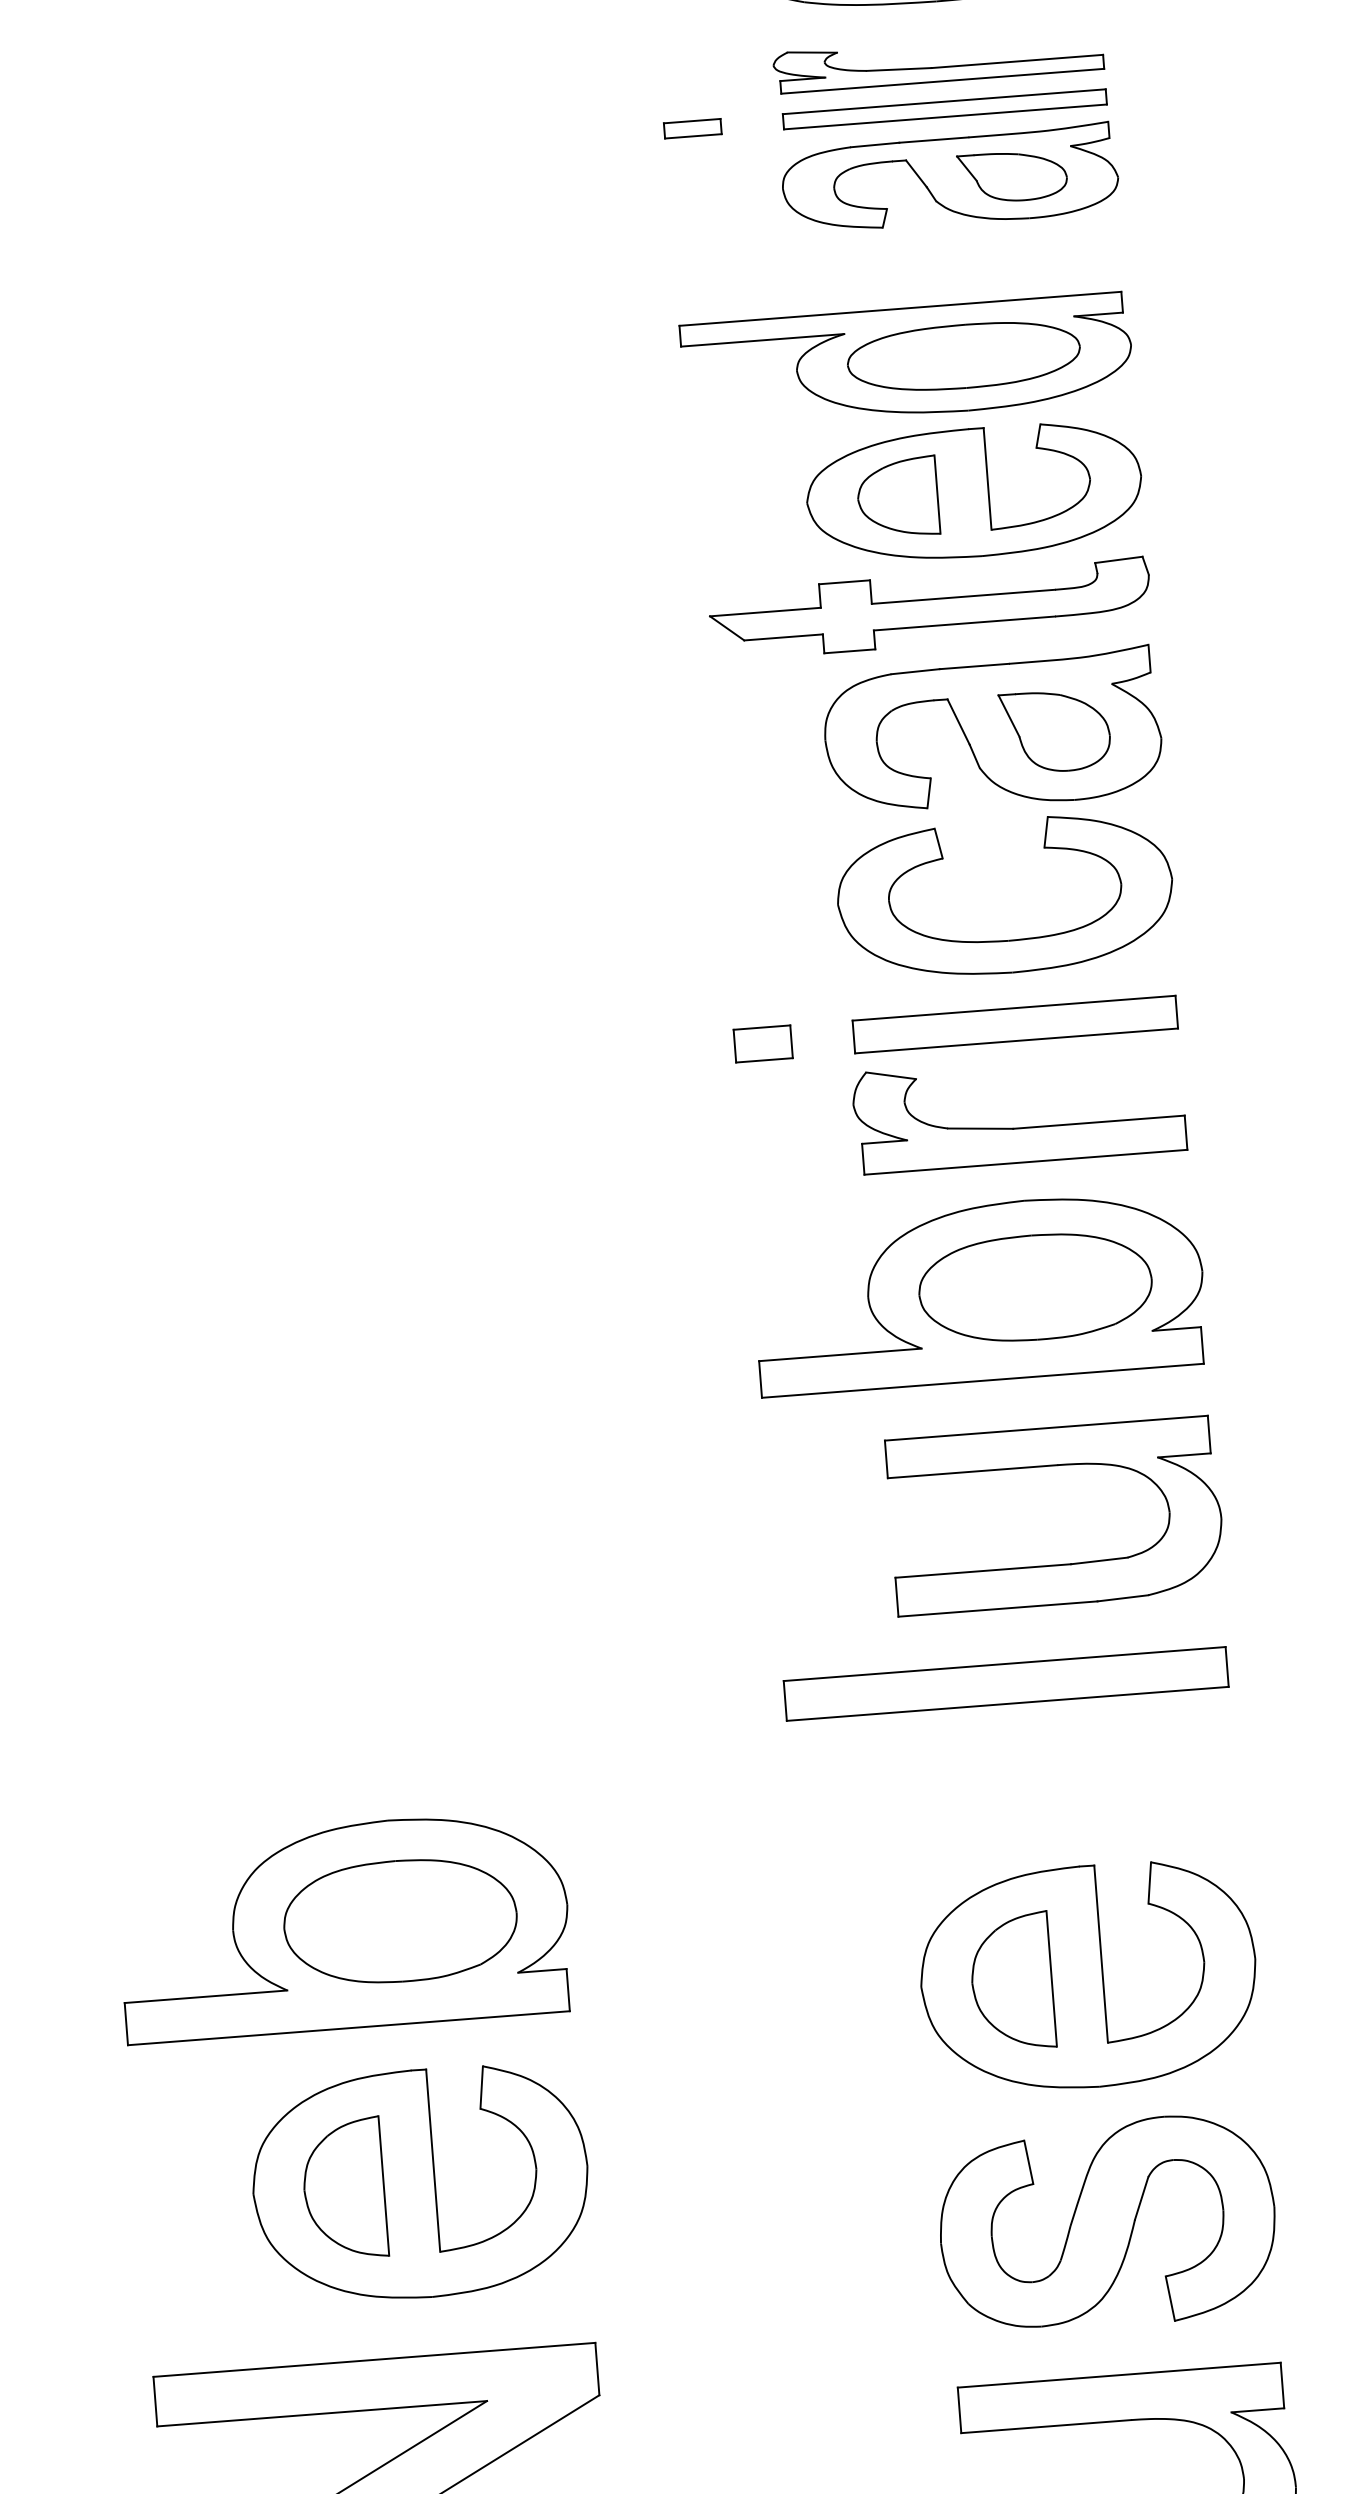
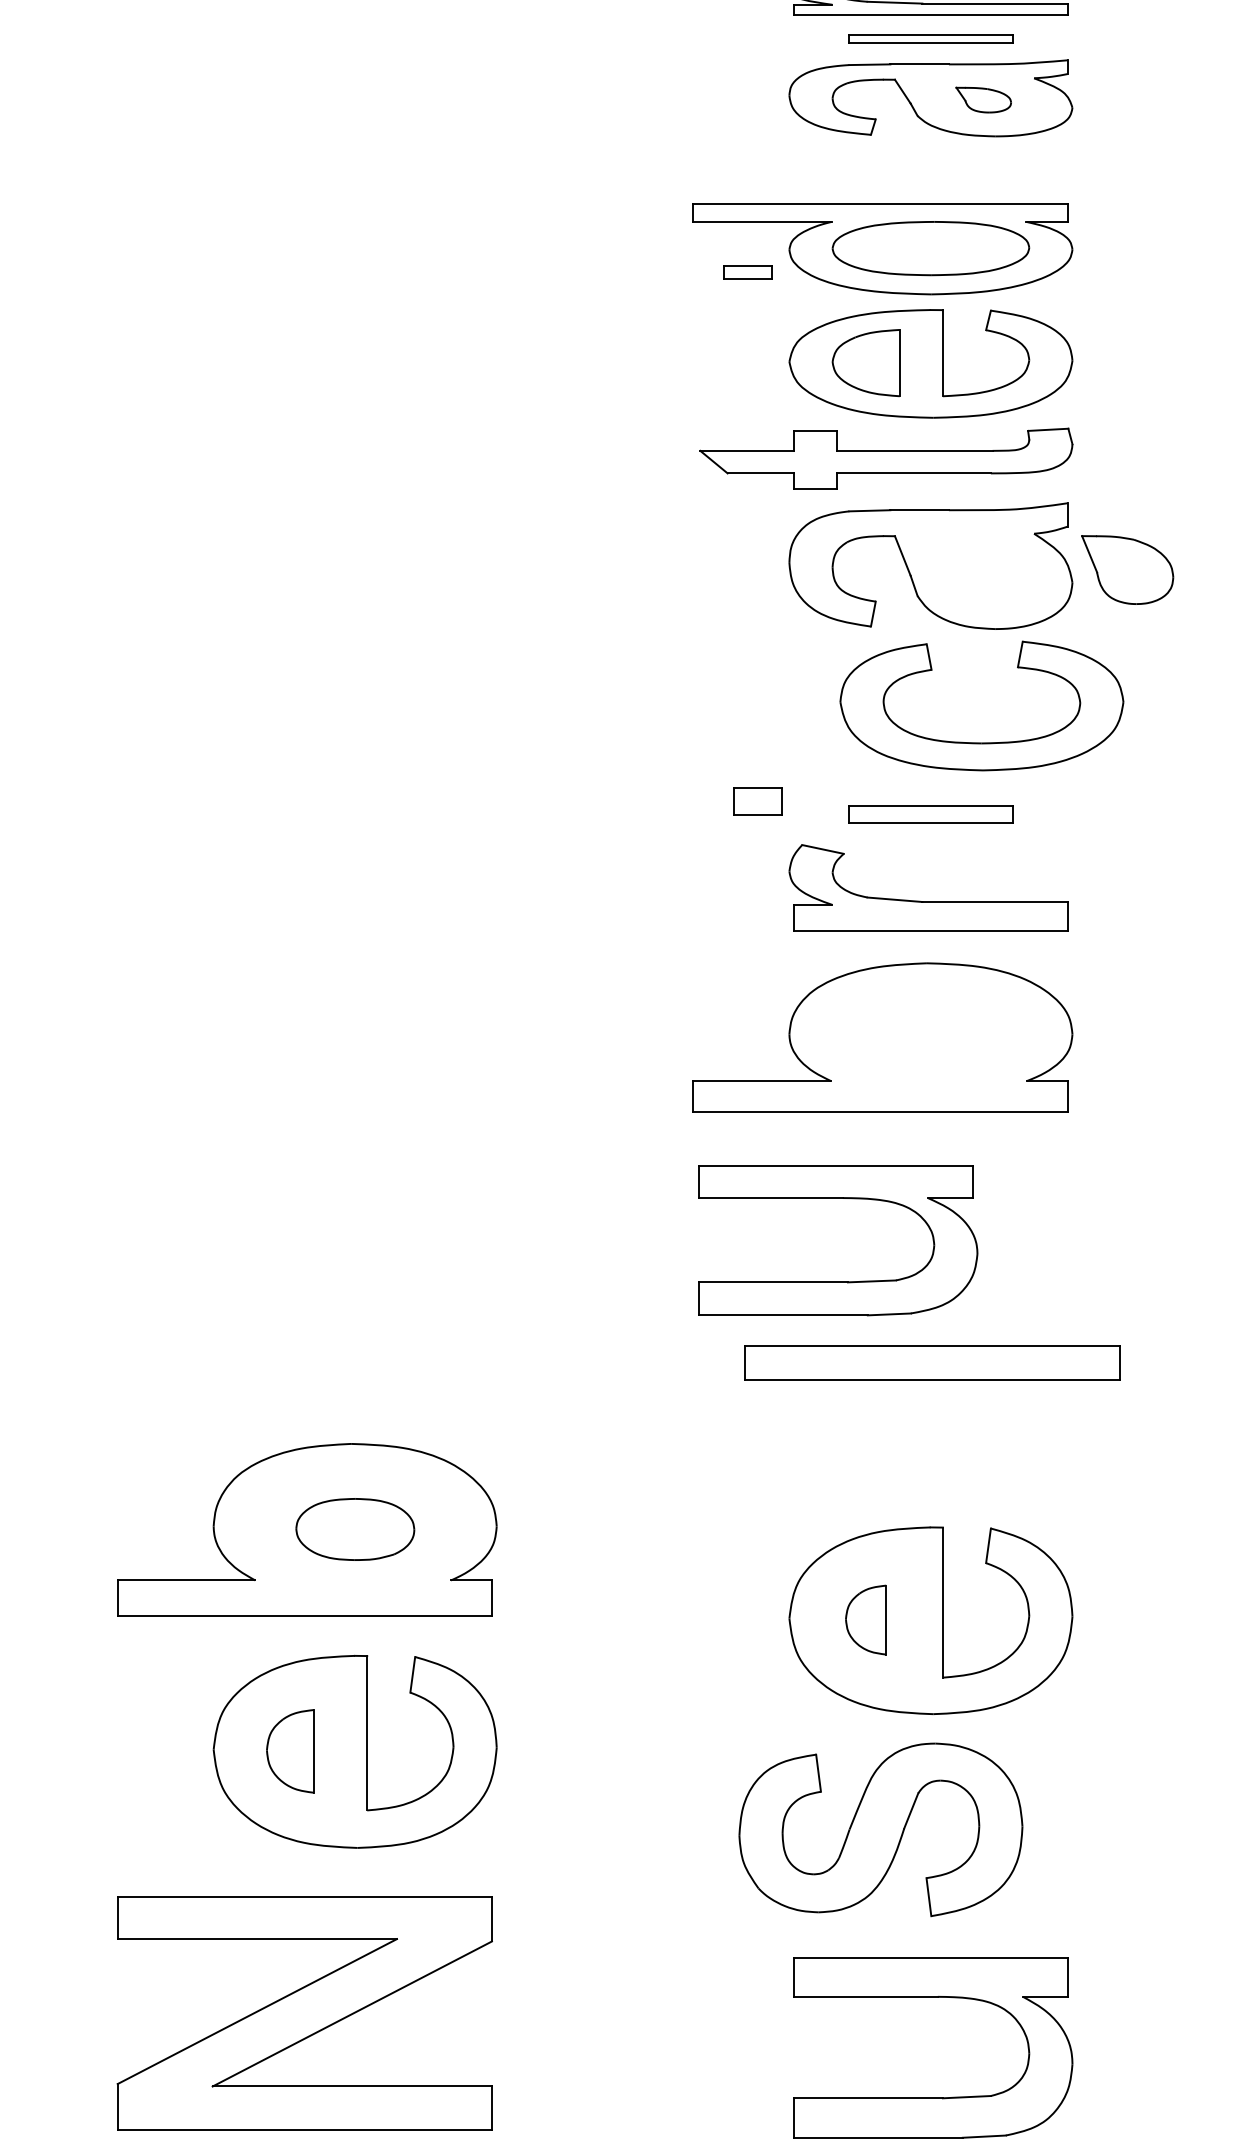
part: (944, 109) -> (930, 39), size x0.6
part: (691, 129) -> (747, 272), moved
part: (1012, 175) -> (983, 99), size x0.6
part: (1055, 730) -> (1127, 569), moved
part: (1008, 939) -> (981, 742), moved
part: (1014, 1024) -> (930, 814), size x0.6
part: (762, 1044) -> (757, 801), moved
part: (1034, 1286) -> (930, 1036), removed
part: (1059, 1564) -> (838, 1281), moved
part: (1006, 1683) -> (932, 1362), moved
part: (400, 1921) -> (355, 1529), size x0.6
part: (1011, 1981) -> (865, 1619), size x0.6
part: (344, 2189) -> (290, 1751), size x0.7
part: (1107, 2223) -> (880, 1829), moved

